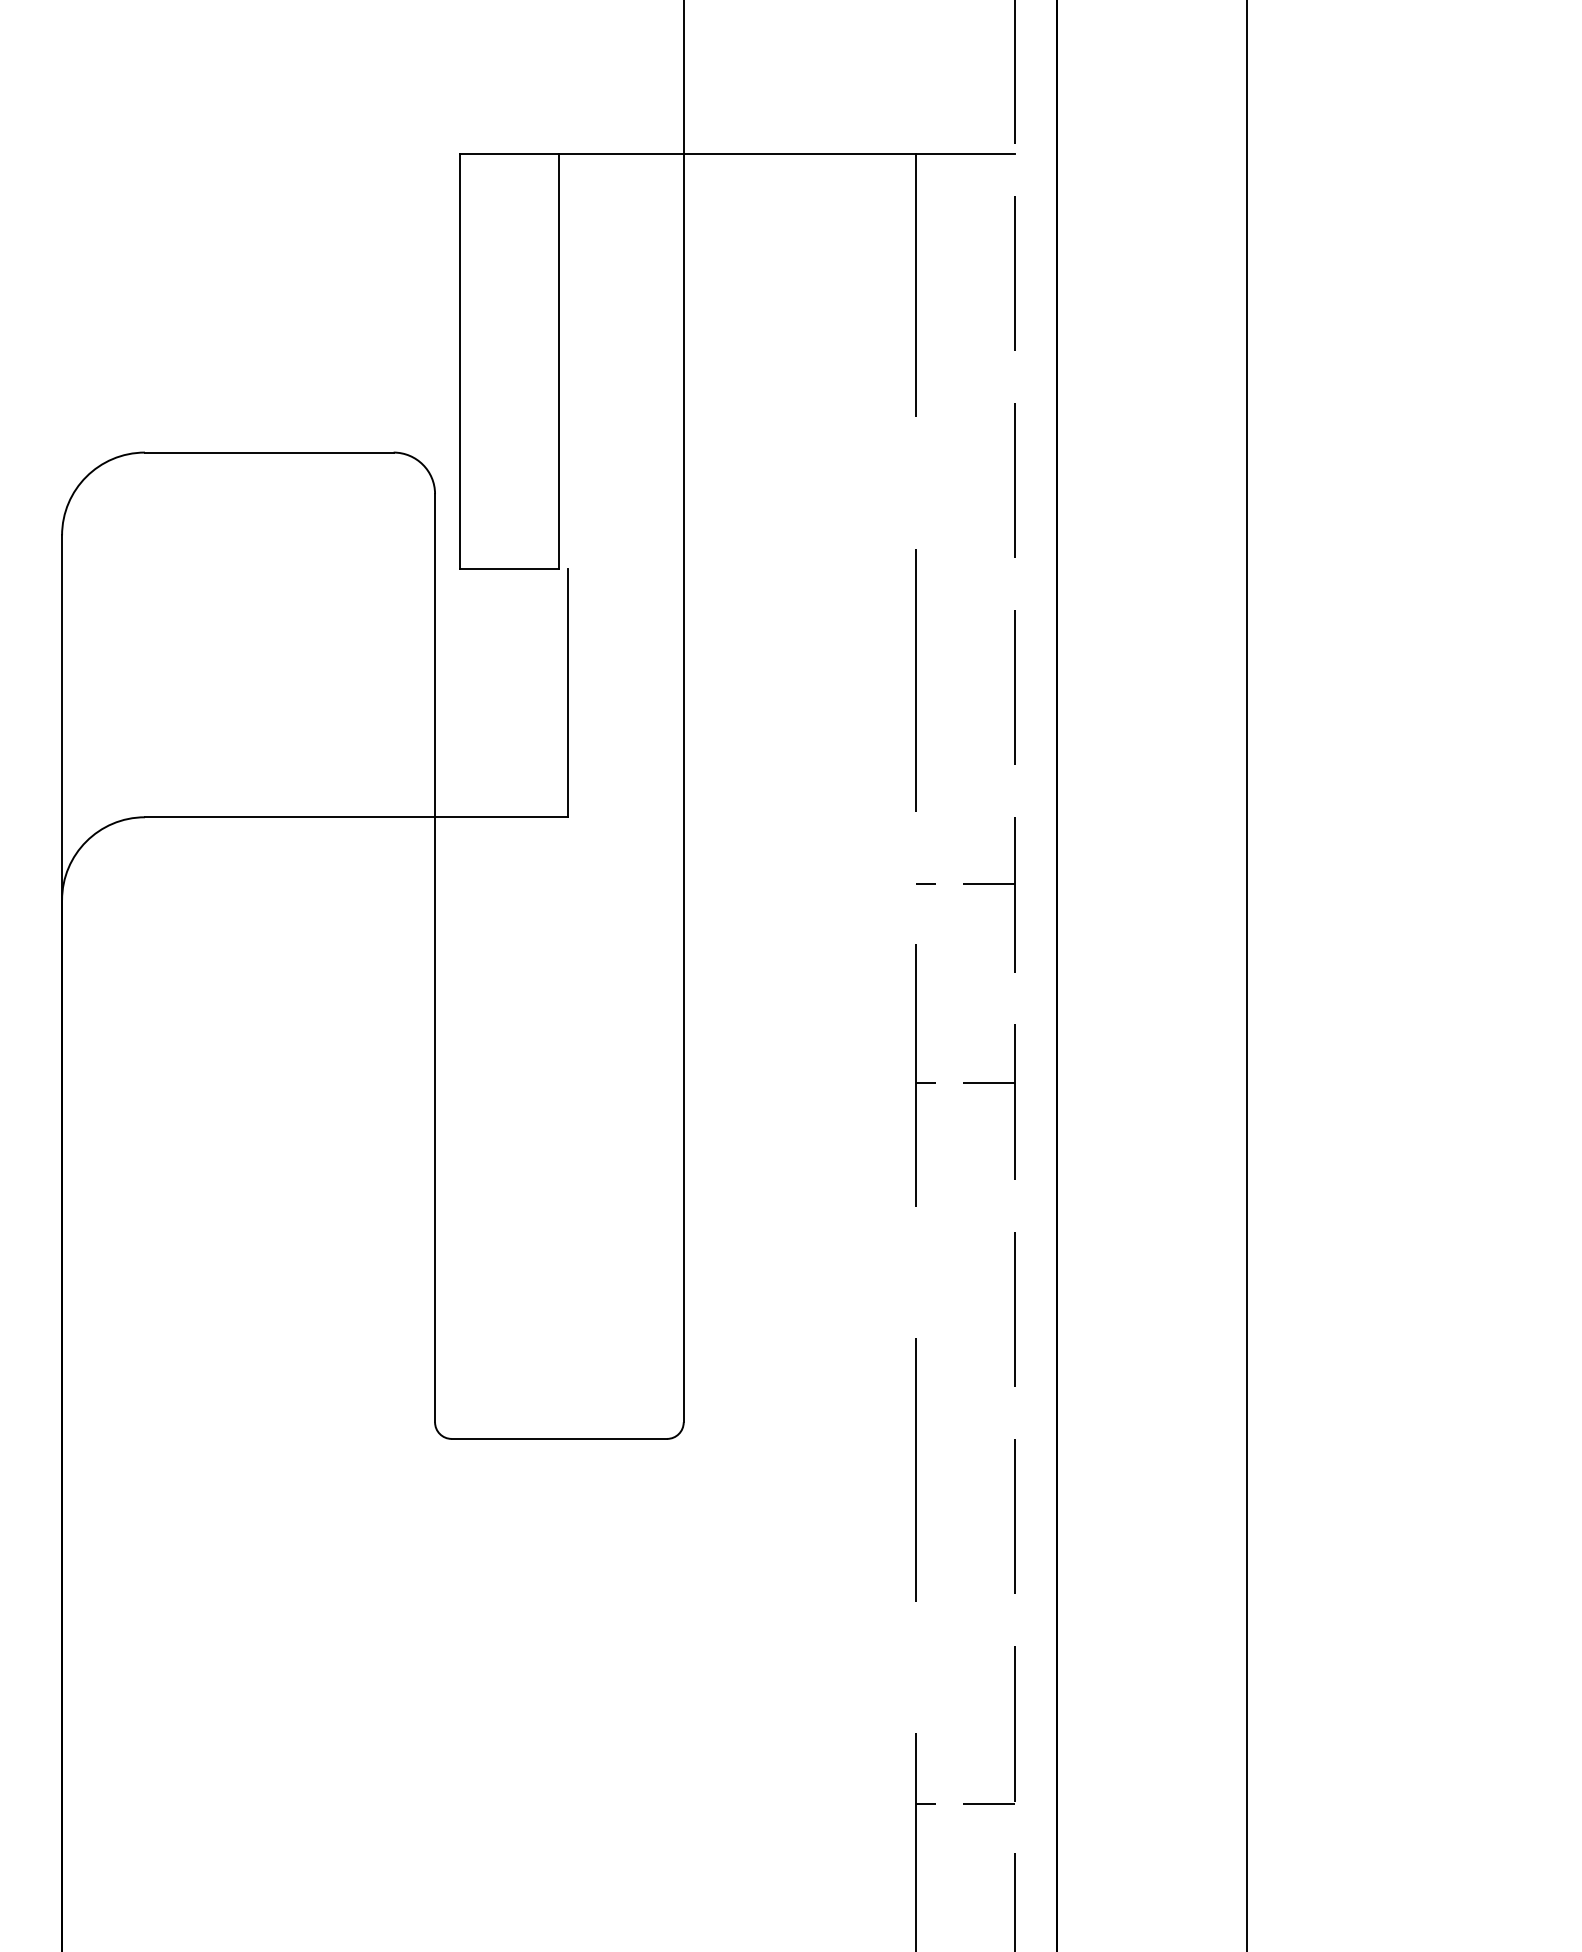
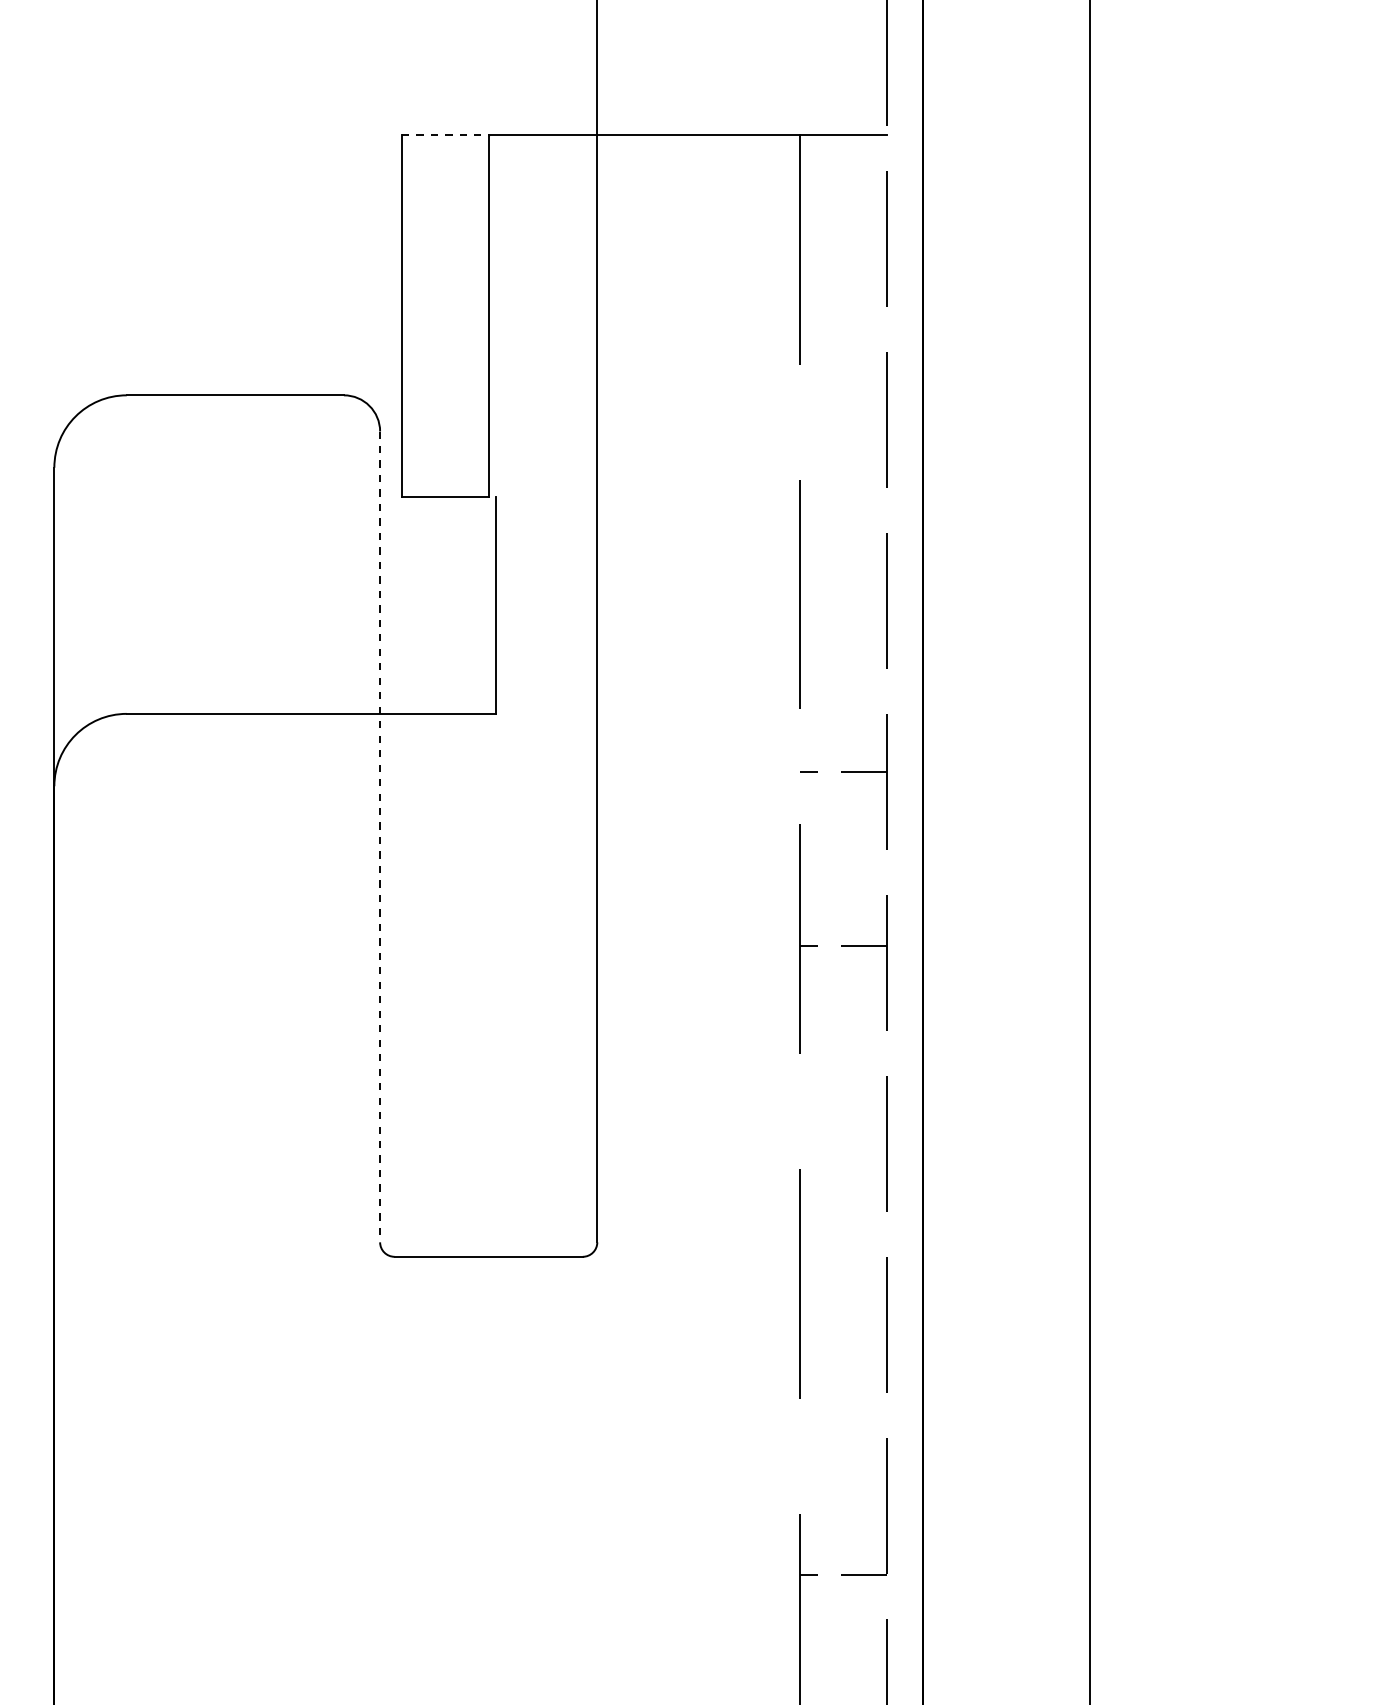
line: (509, 154) -> (445, 135), solid -> dashed
line: (435, 958) -> (380, 837), solid -> dashed

